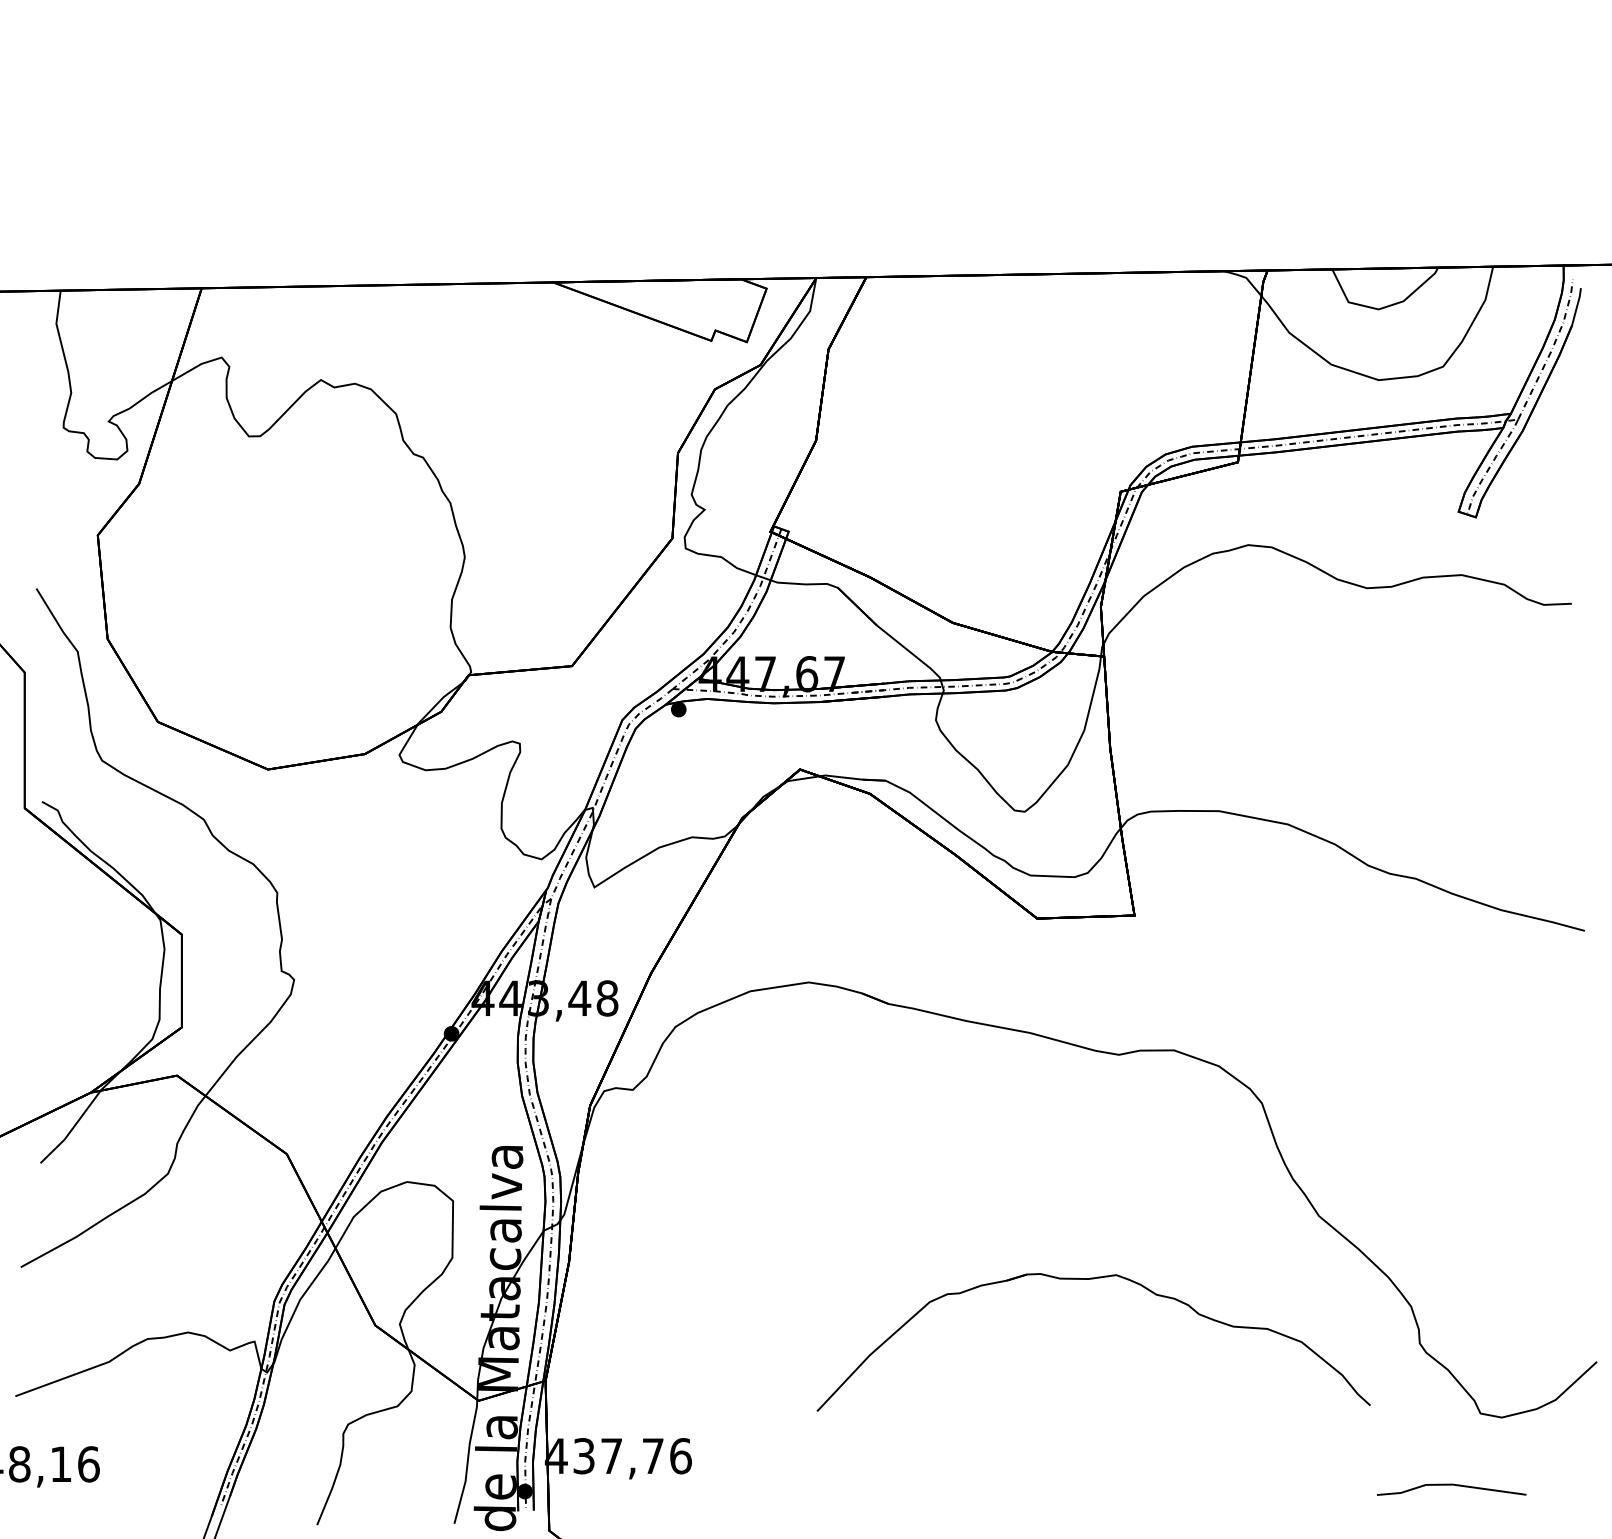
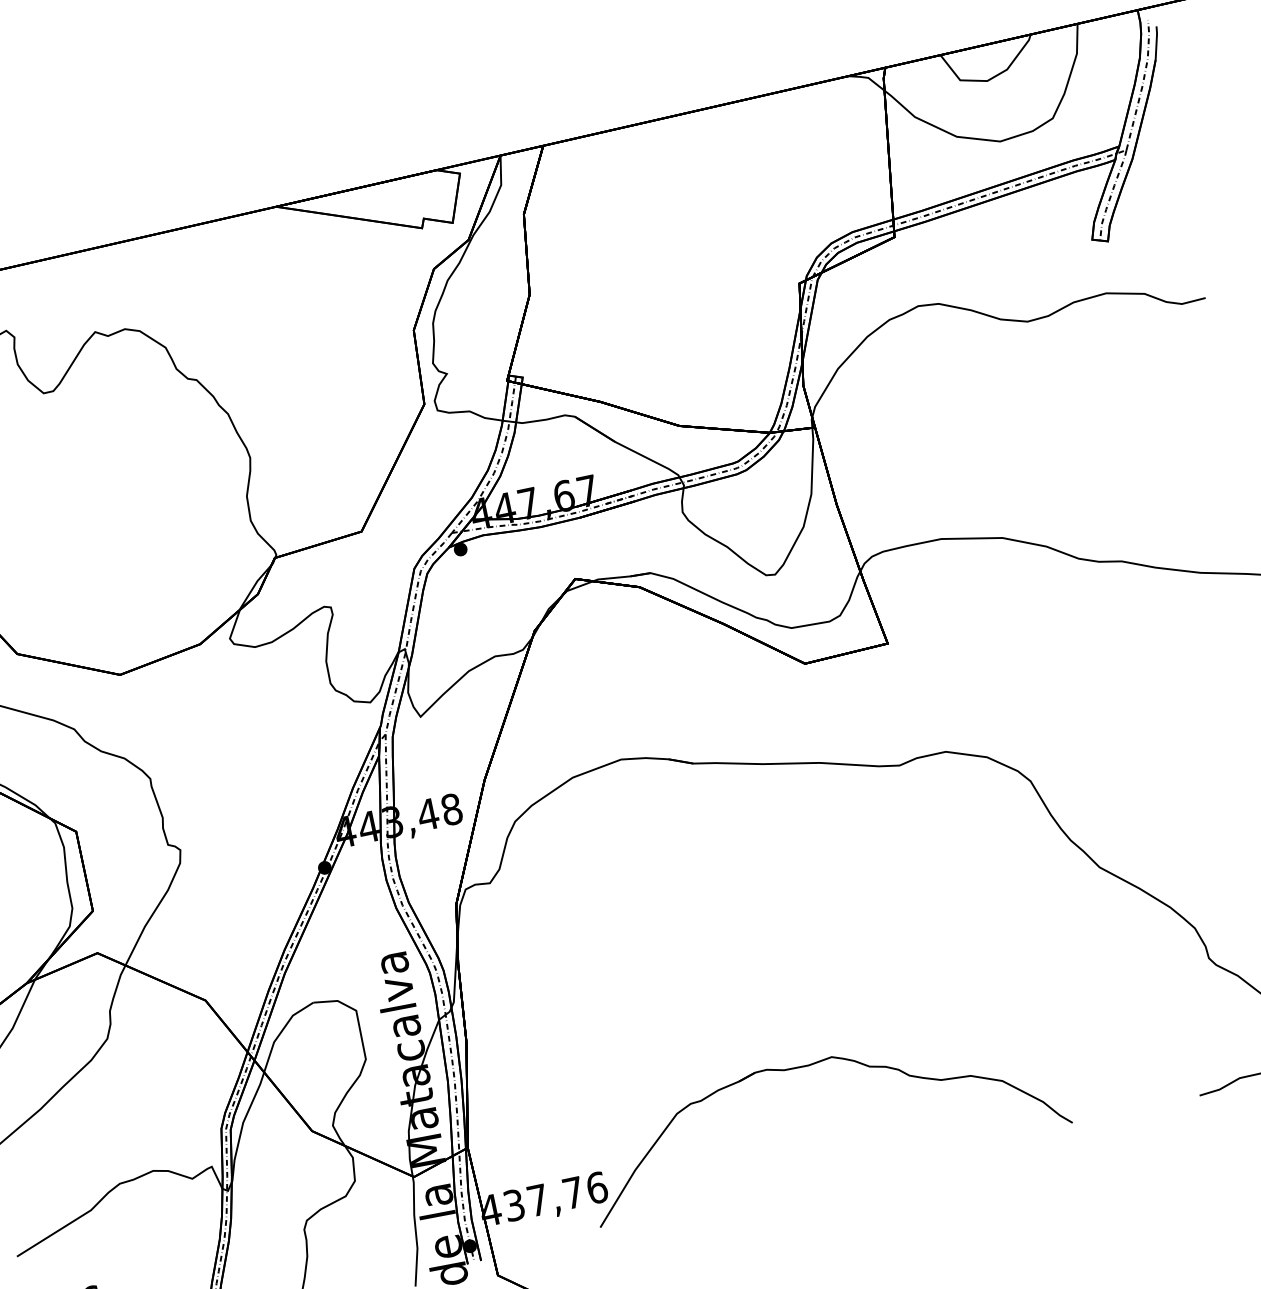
part: (1093, 1279) -> (813, 1064), moved

